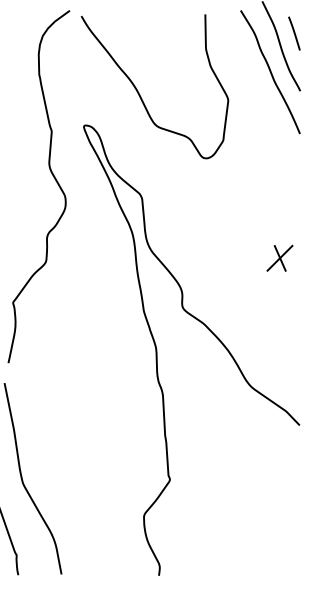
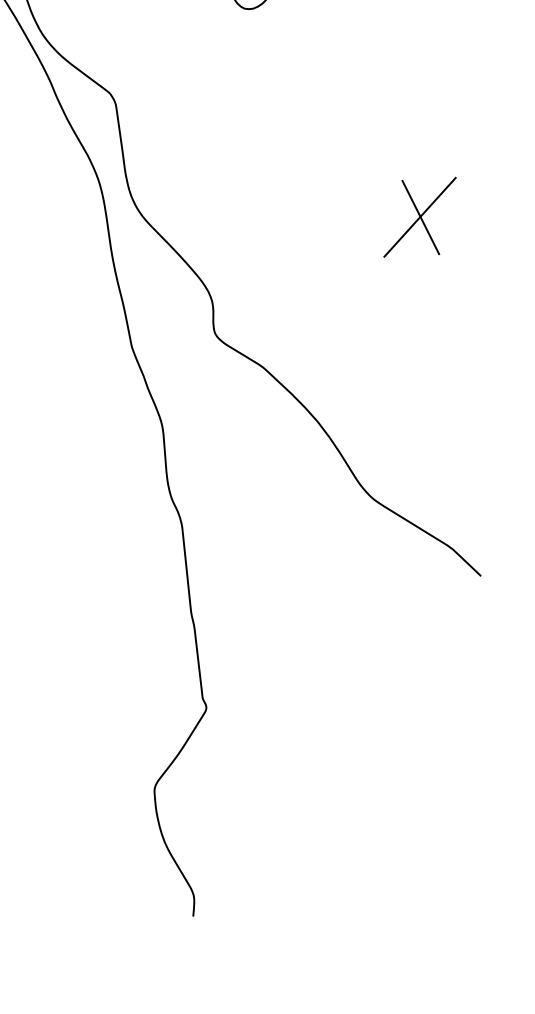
part: (279, 257) -> (418, 215), size x1.4

